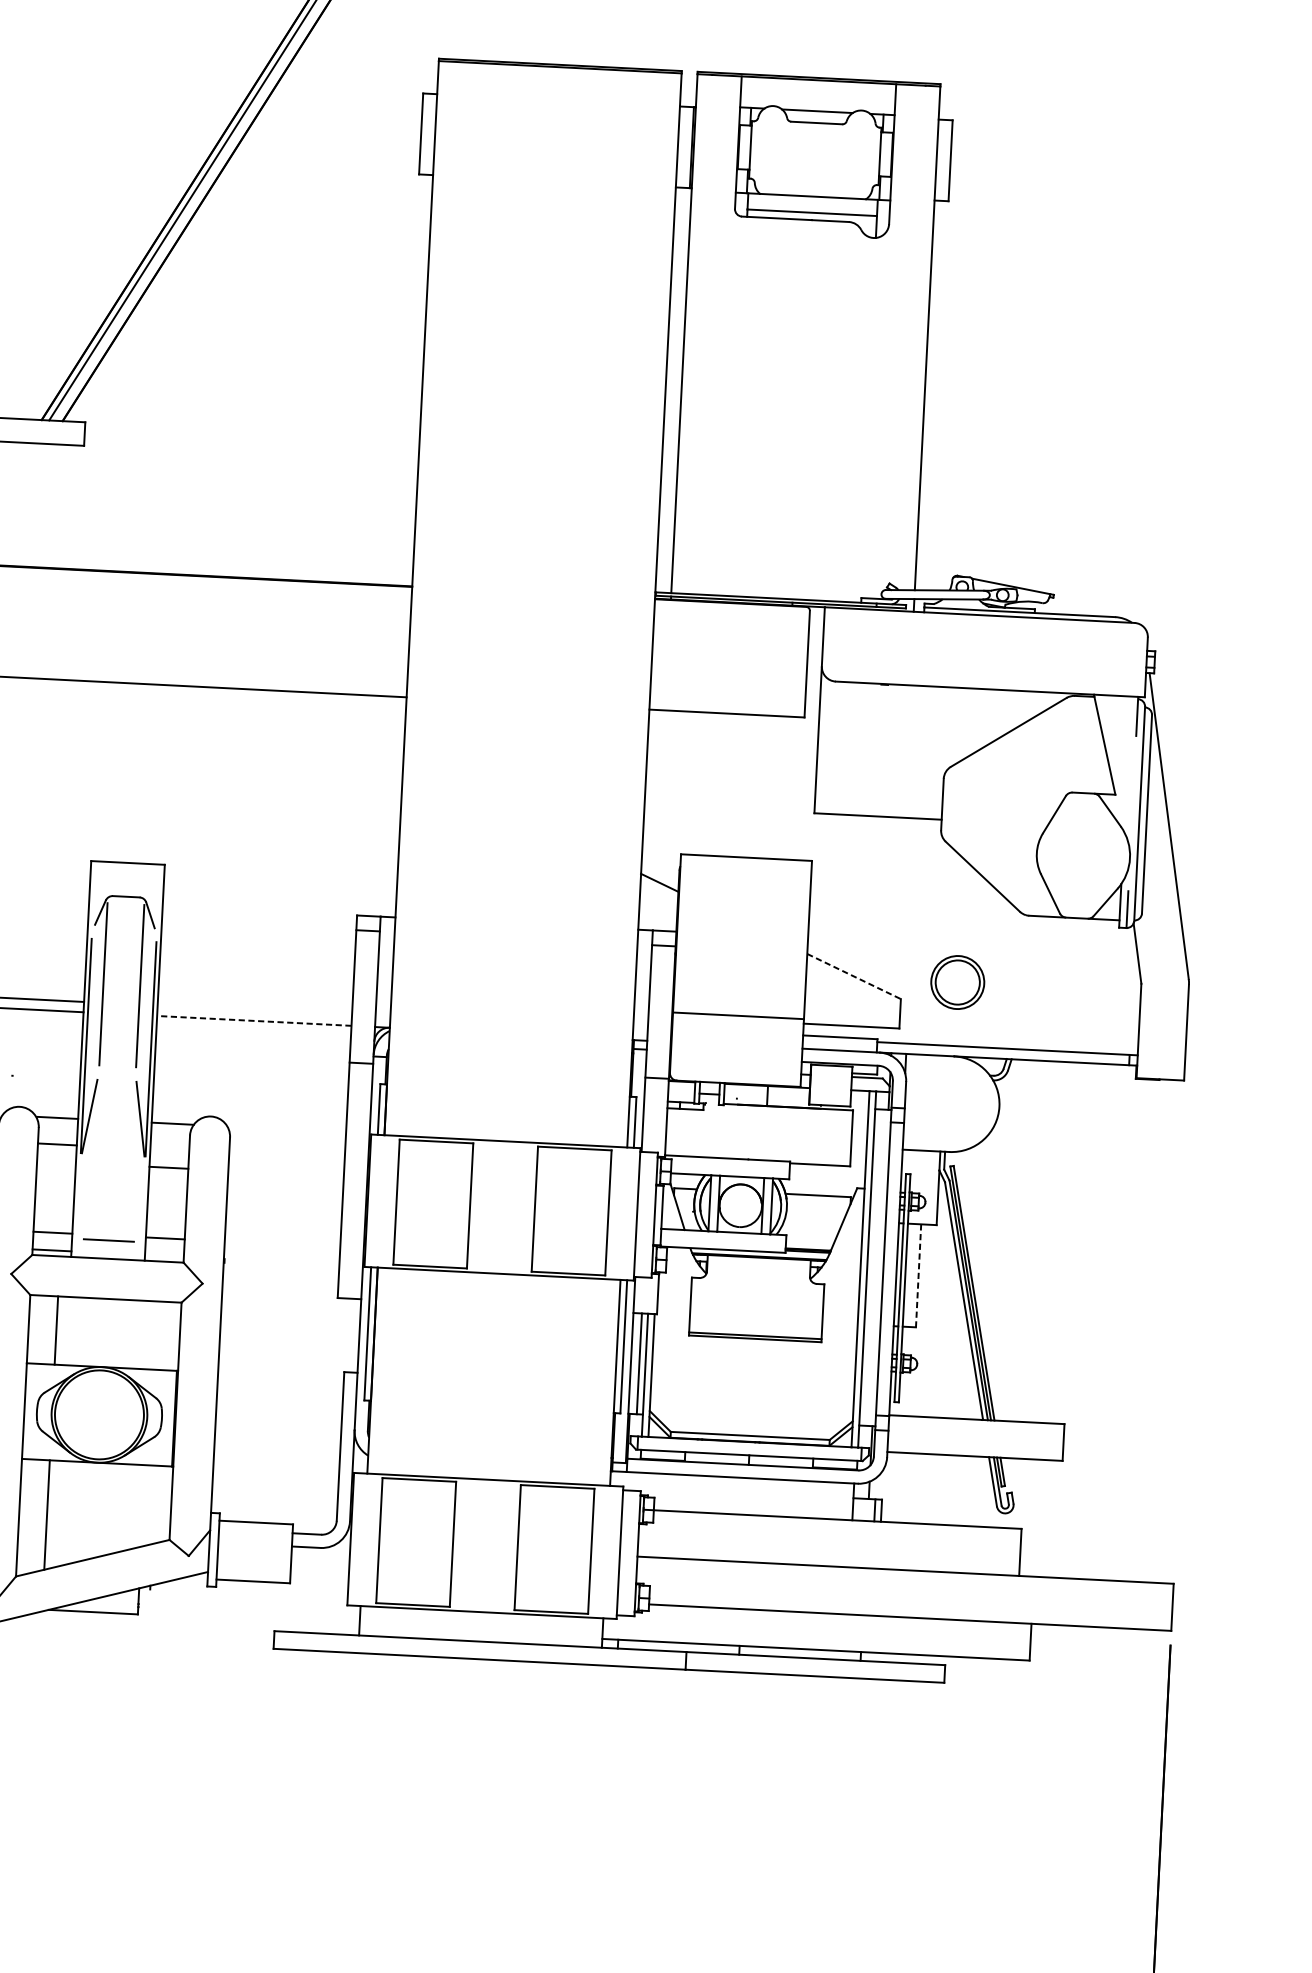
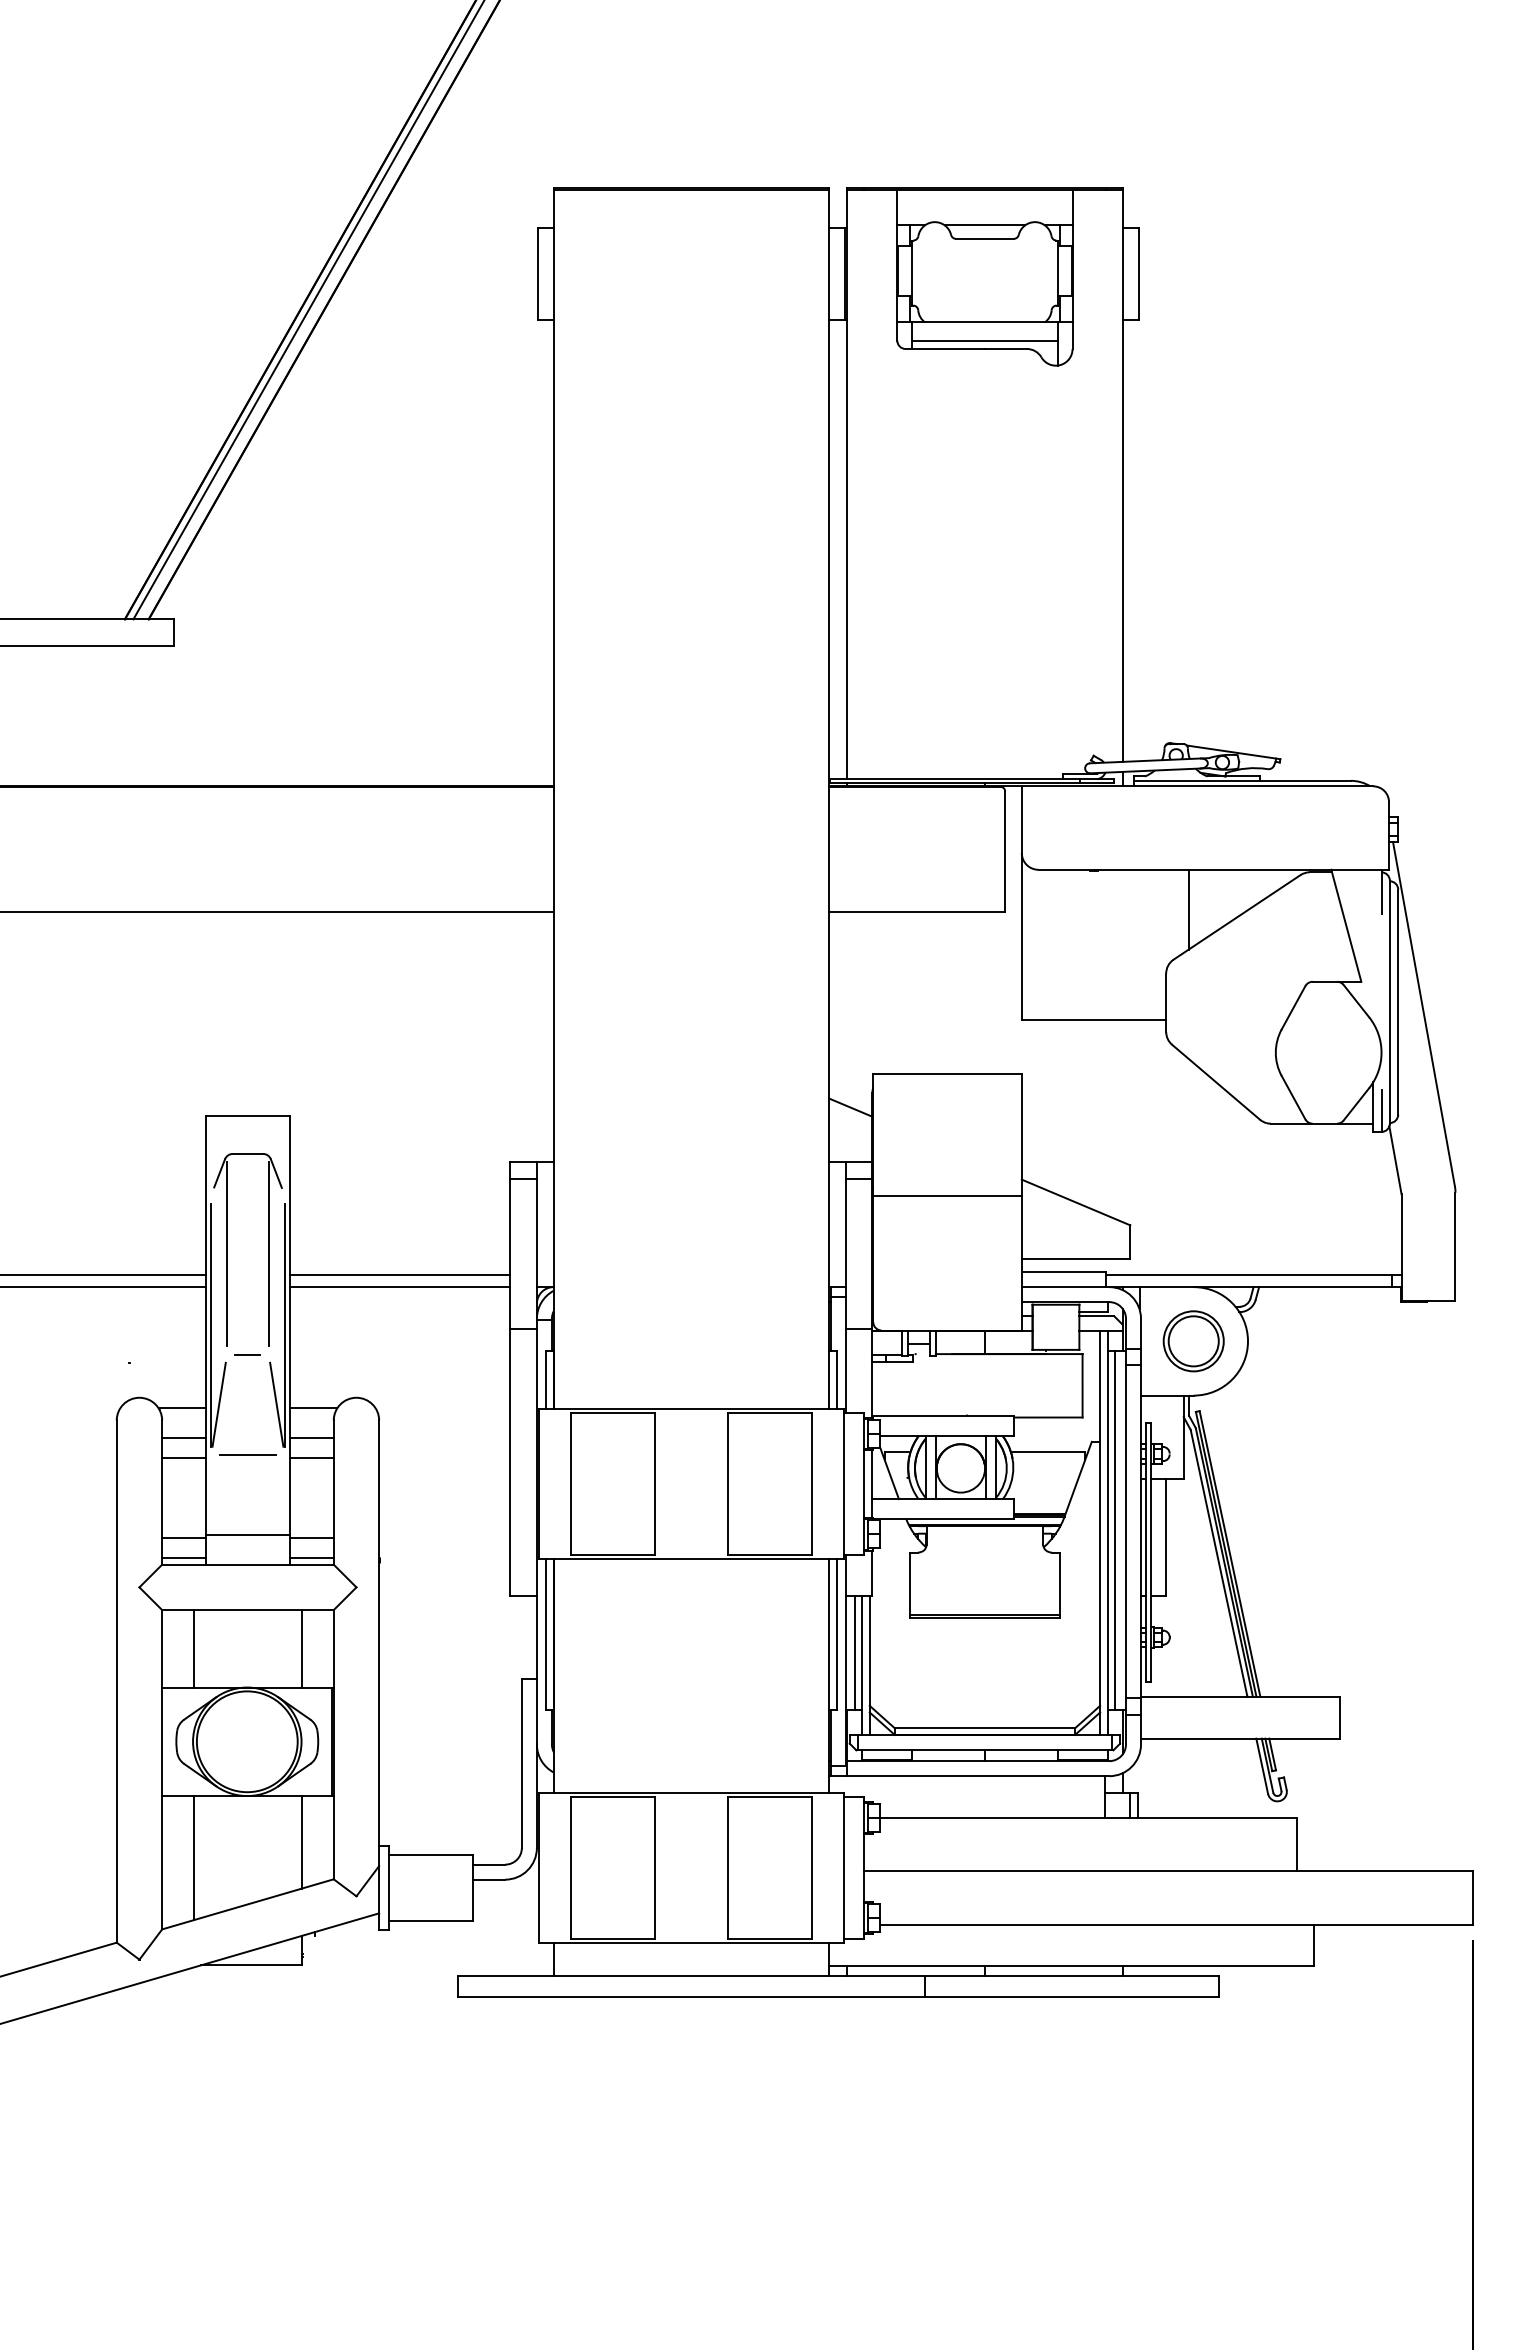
line: (966, 723) -> (1188, 909), added
line: (854, 976) -> (1076, 1202), dashed -> solid
part: (957, 982) -> (1193, 1341), moved
line: (254, 1010) -> (399, 1275), added
line: (738, 1015) -> (947, 1195), moved
line: (253, 1021) -> (399, 1287), dashed -> solid
line: (116, 1073) -> (247, 1354), added
line: (169, 1150) -> (311, 1438), added
line: (56, 1162) -> (184, 1458), added
line: (108, 1232) -> (247, 1534), added
line: (108, 1240) -> (247, 1454), moved
line: (164, 1256) -> (311, 1558), added
line: (873, 1267) -> (1114, 1530), added
line: (918, 1275) -> (1166, 1537), dashed -> solid
line: (152, 1335) -> (302, 1648), added
line: (143, 1506) -> (302, 1842), added

